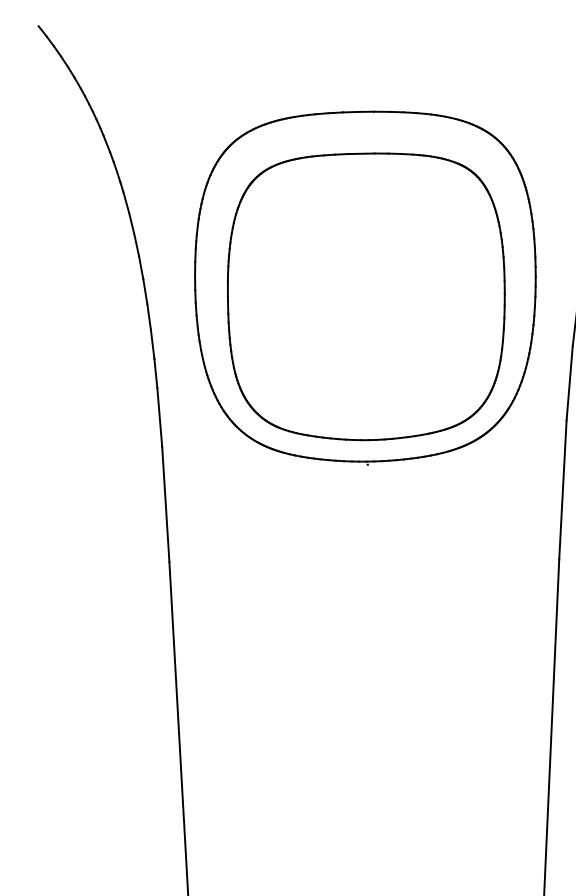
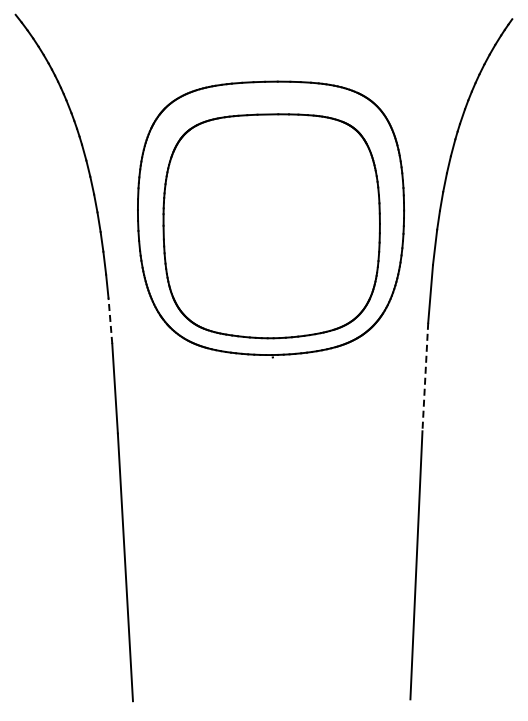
line: (159, 417) -> (110, 320), solid -> dashed
line: (563, 490) -> (425, 377), solid -> dashed

